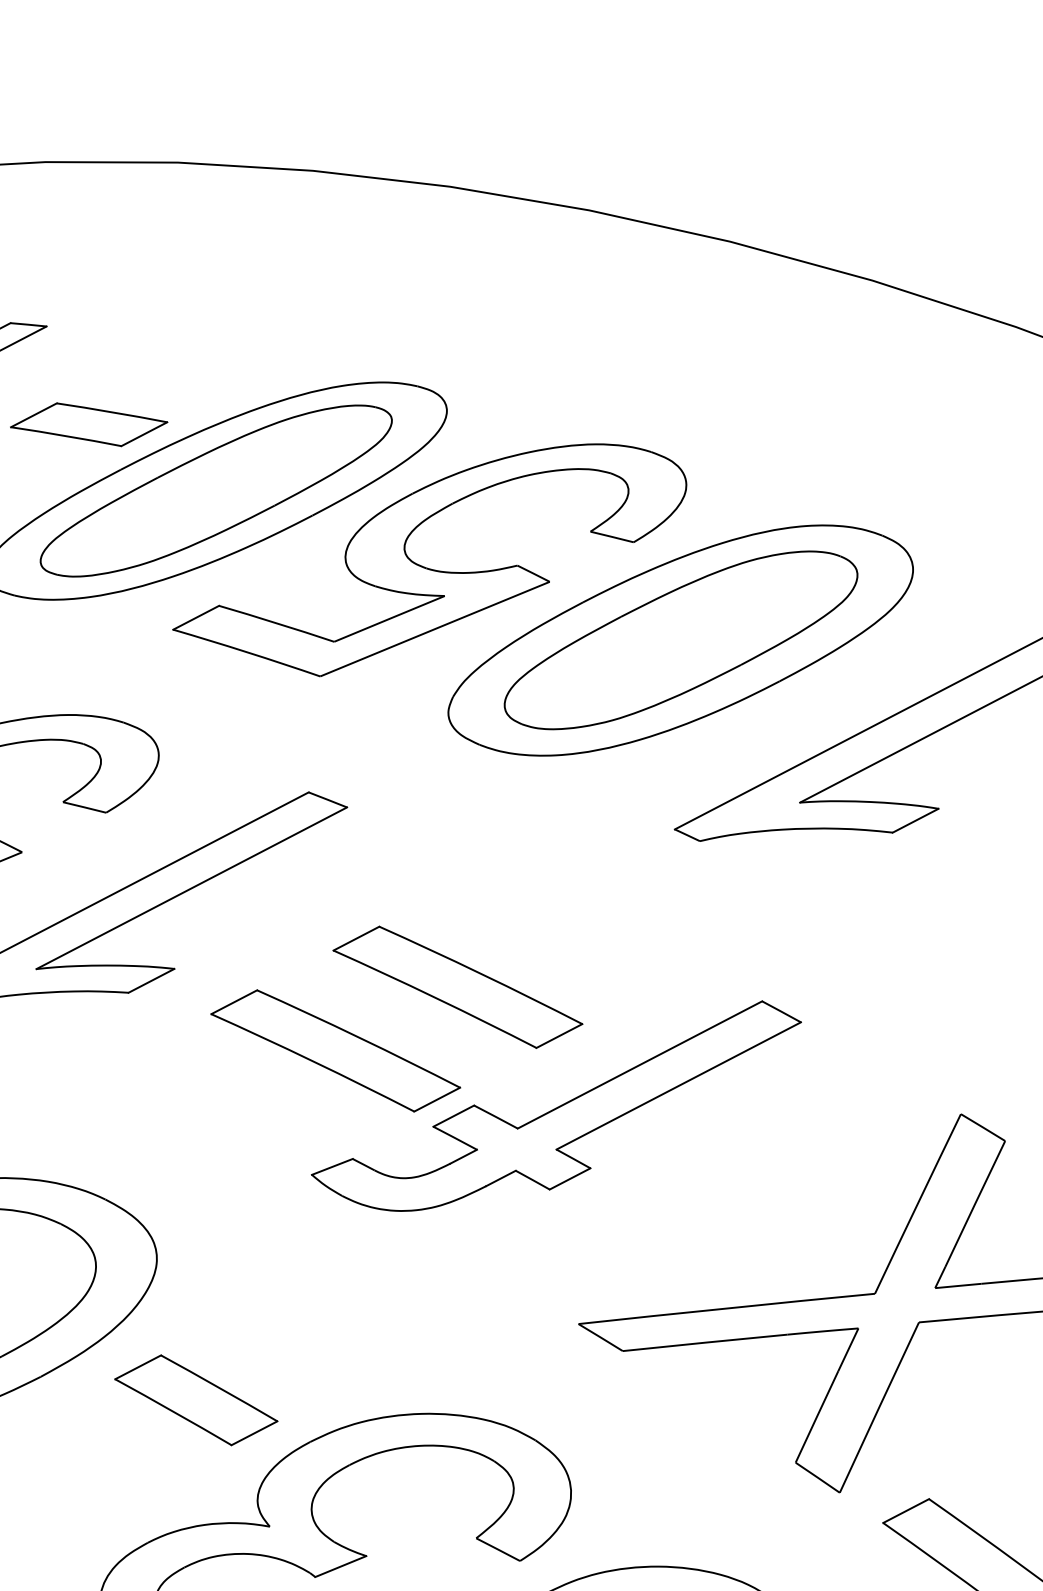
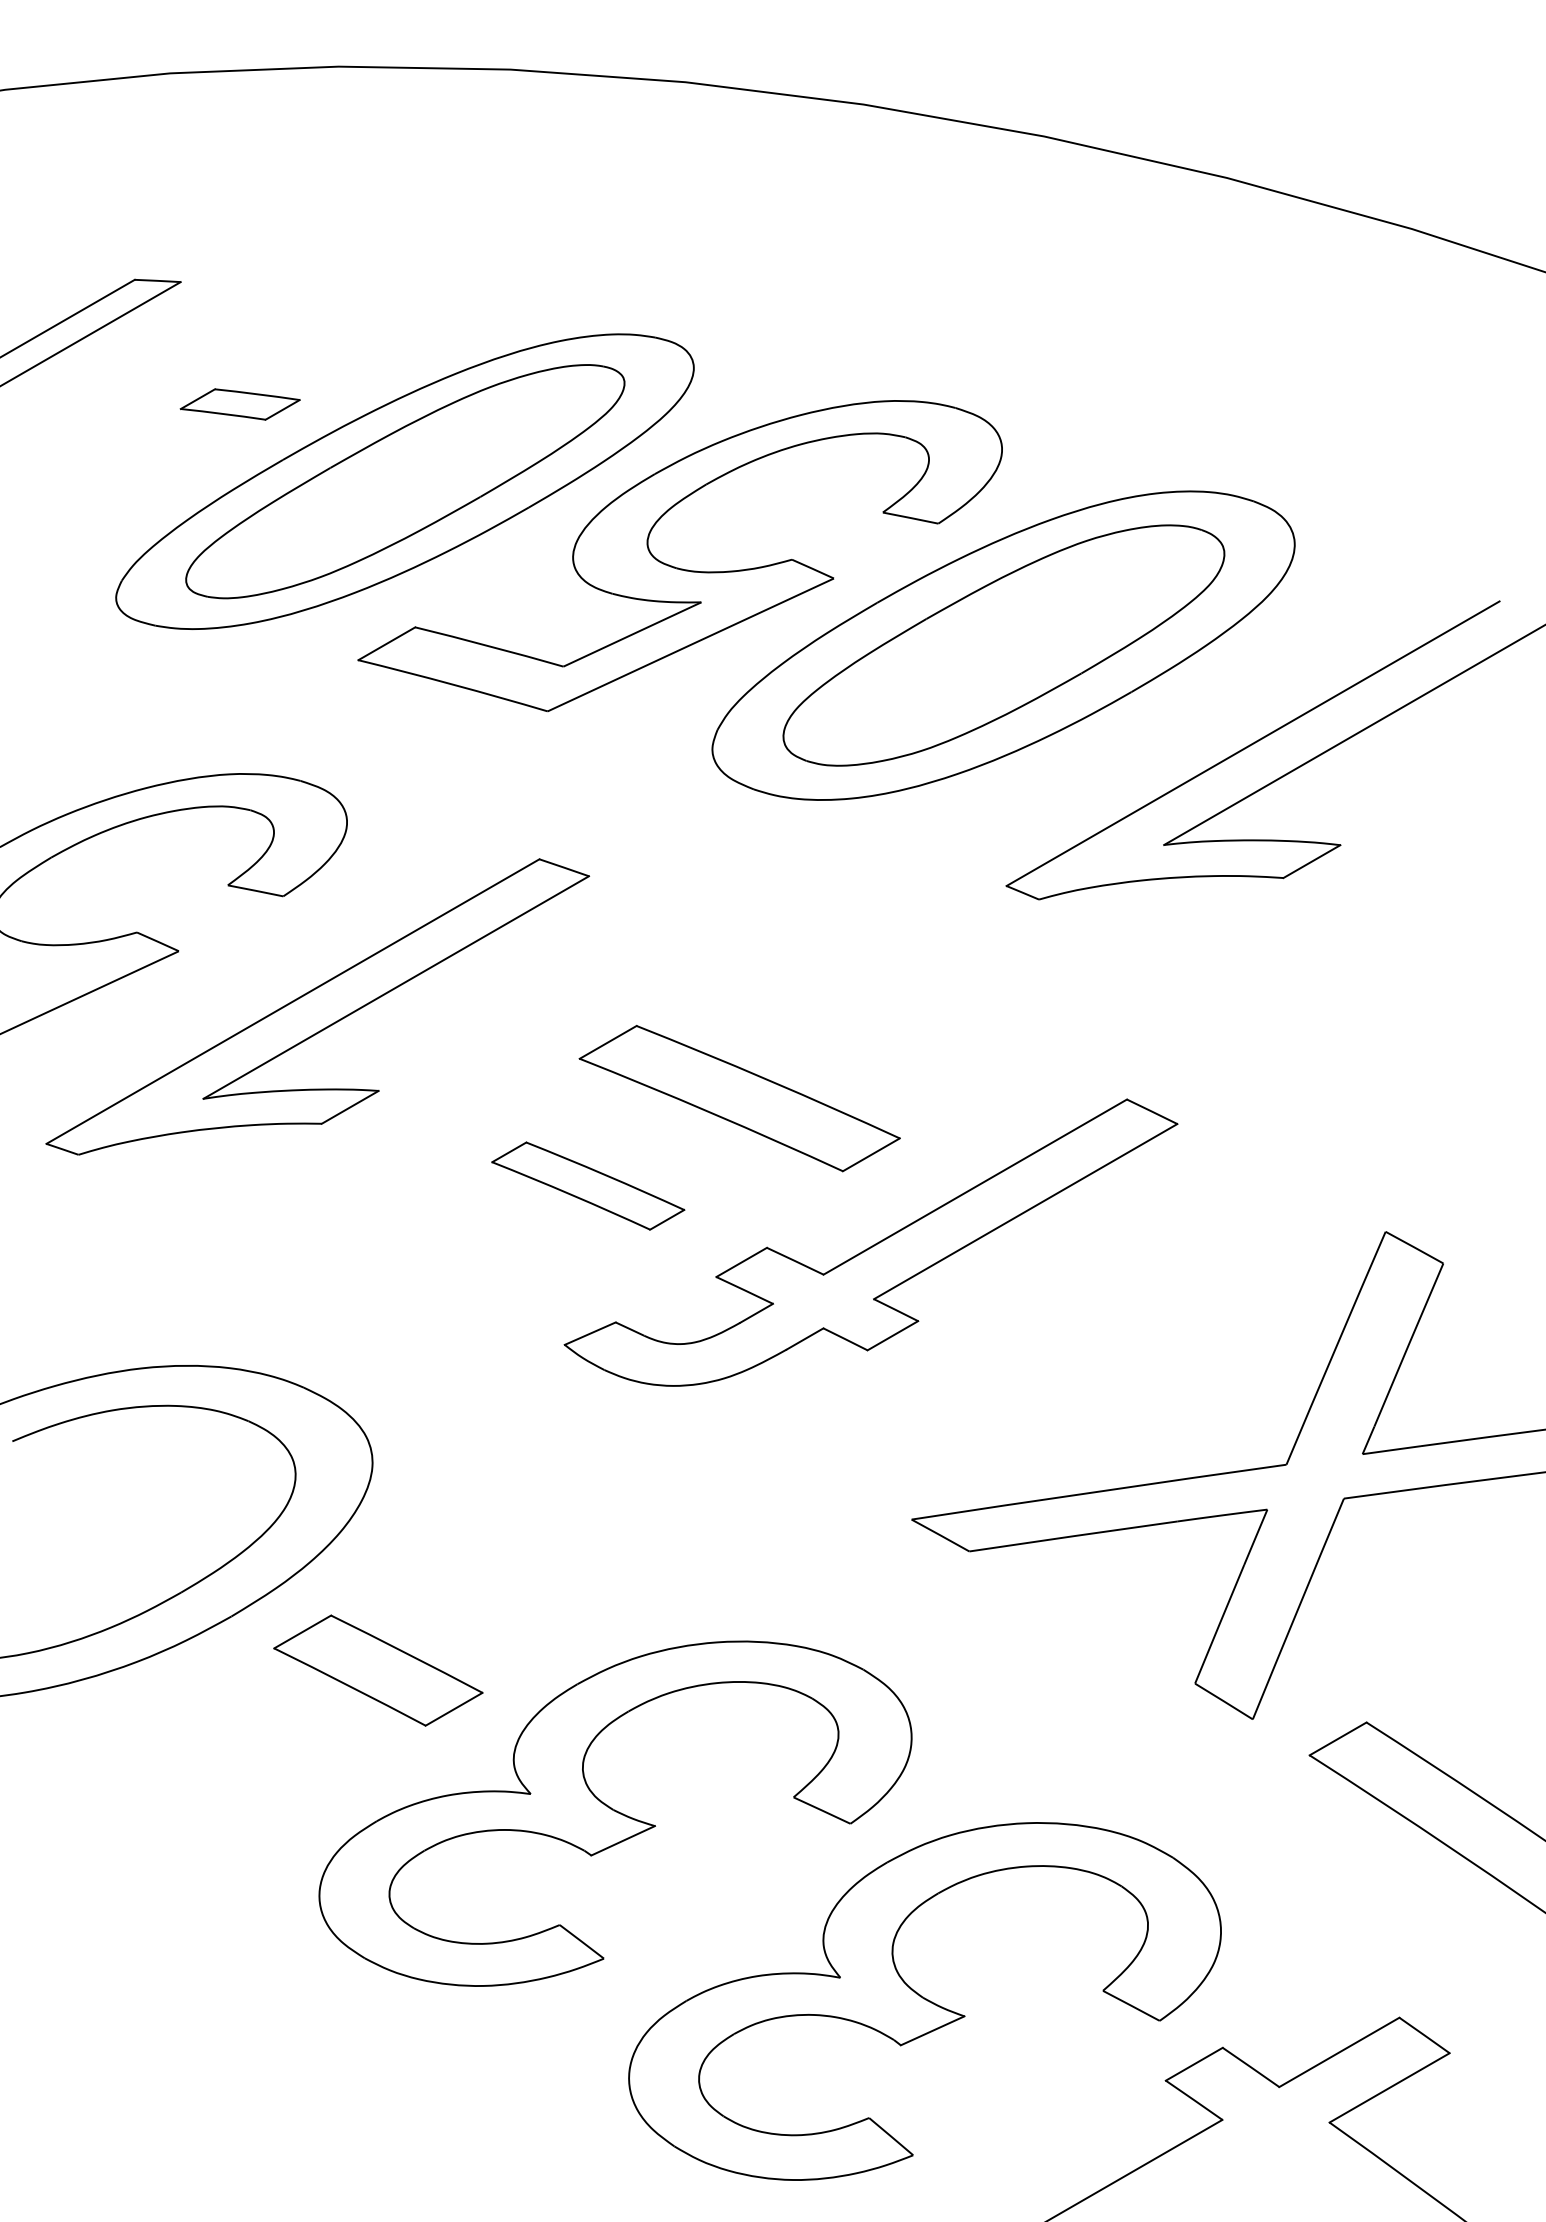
part: (89, 424) -> (240, 404), size x0.6
part: (336, 1050) -> (588, 1185), size x0.6
part: (196, 1400) -> (378, 1670), moved

